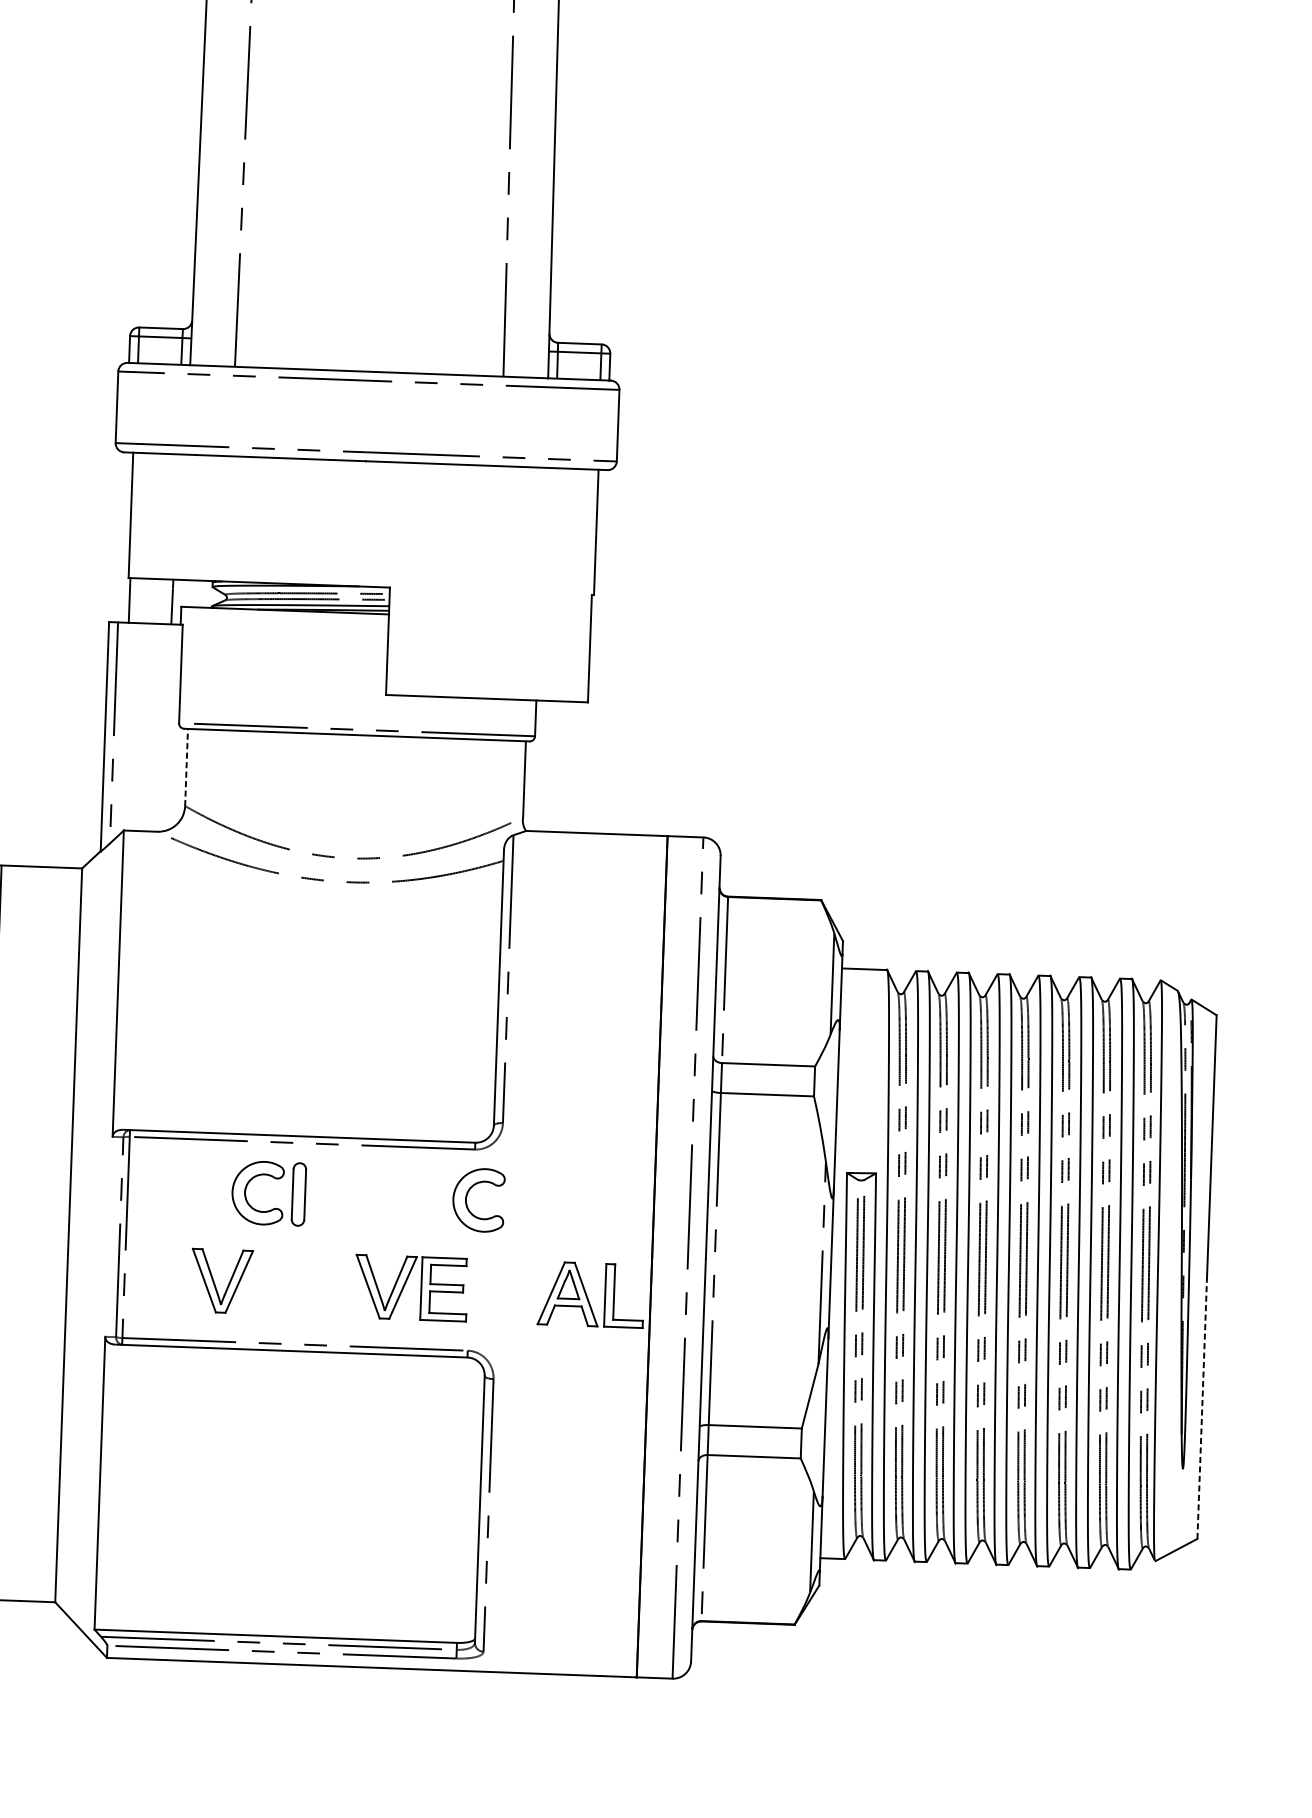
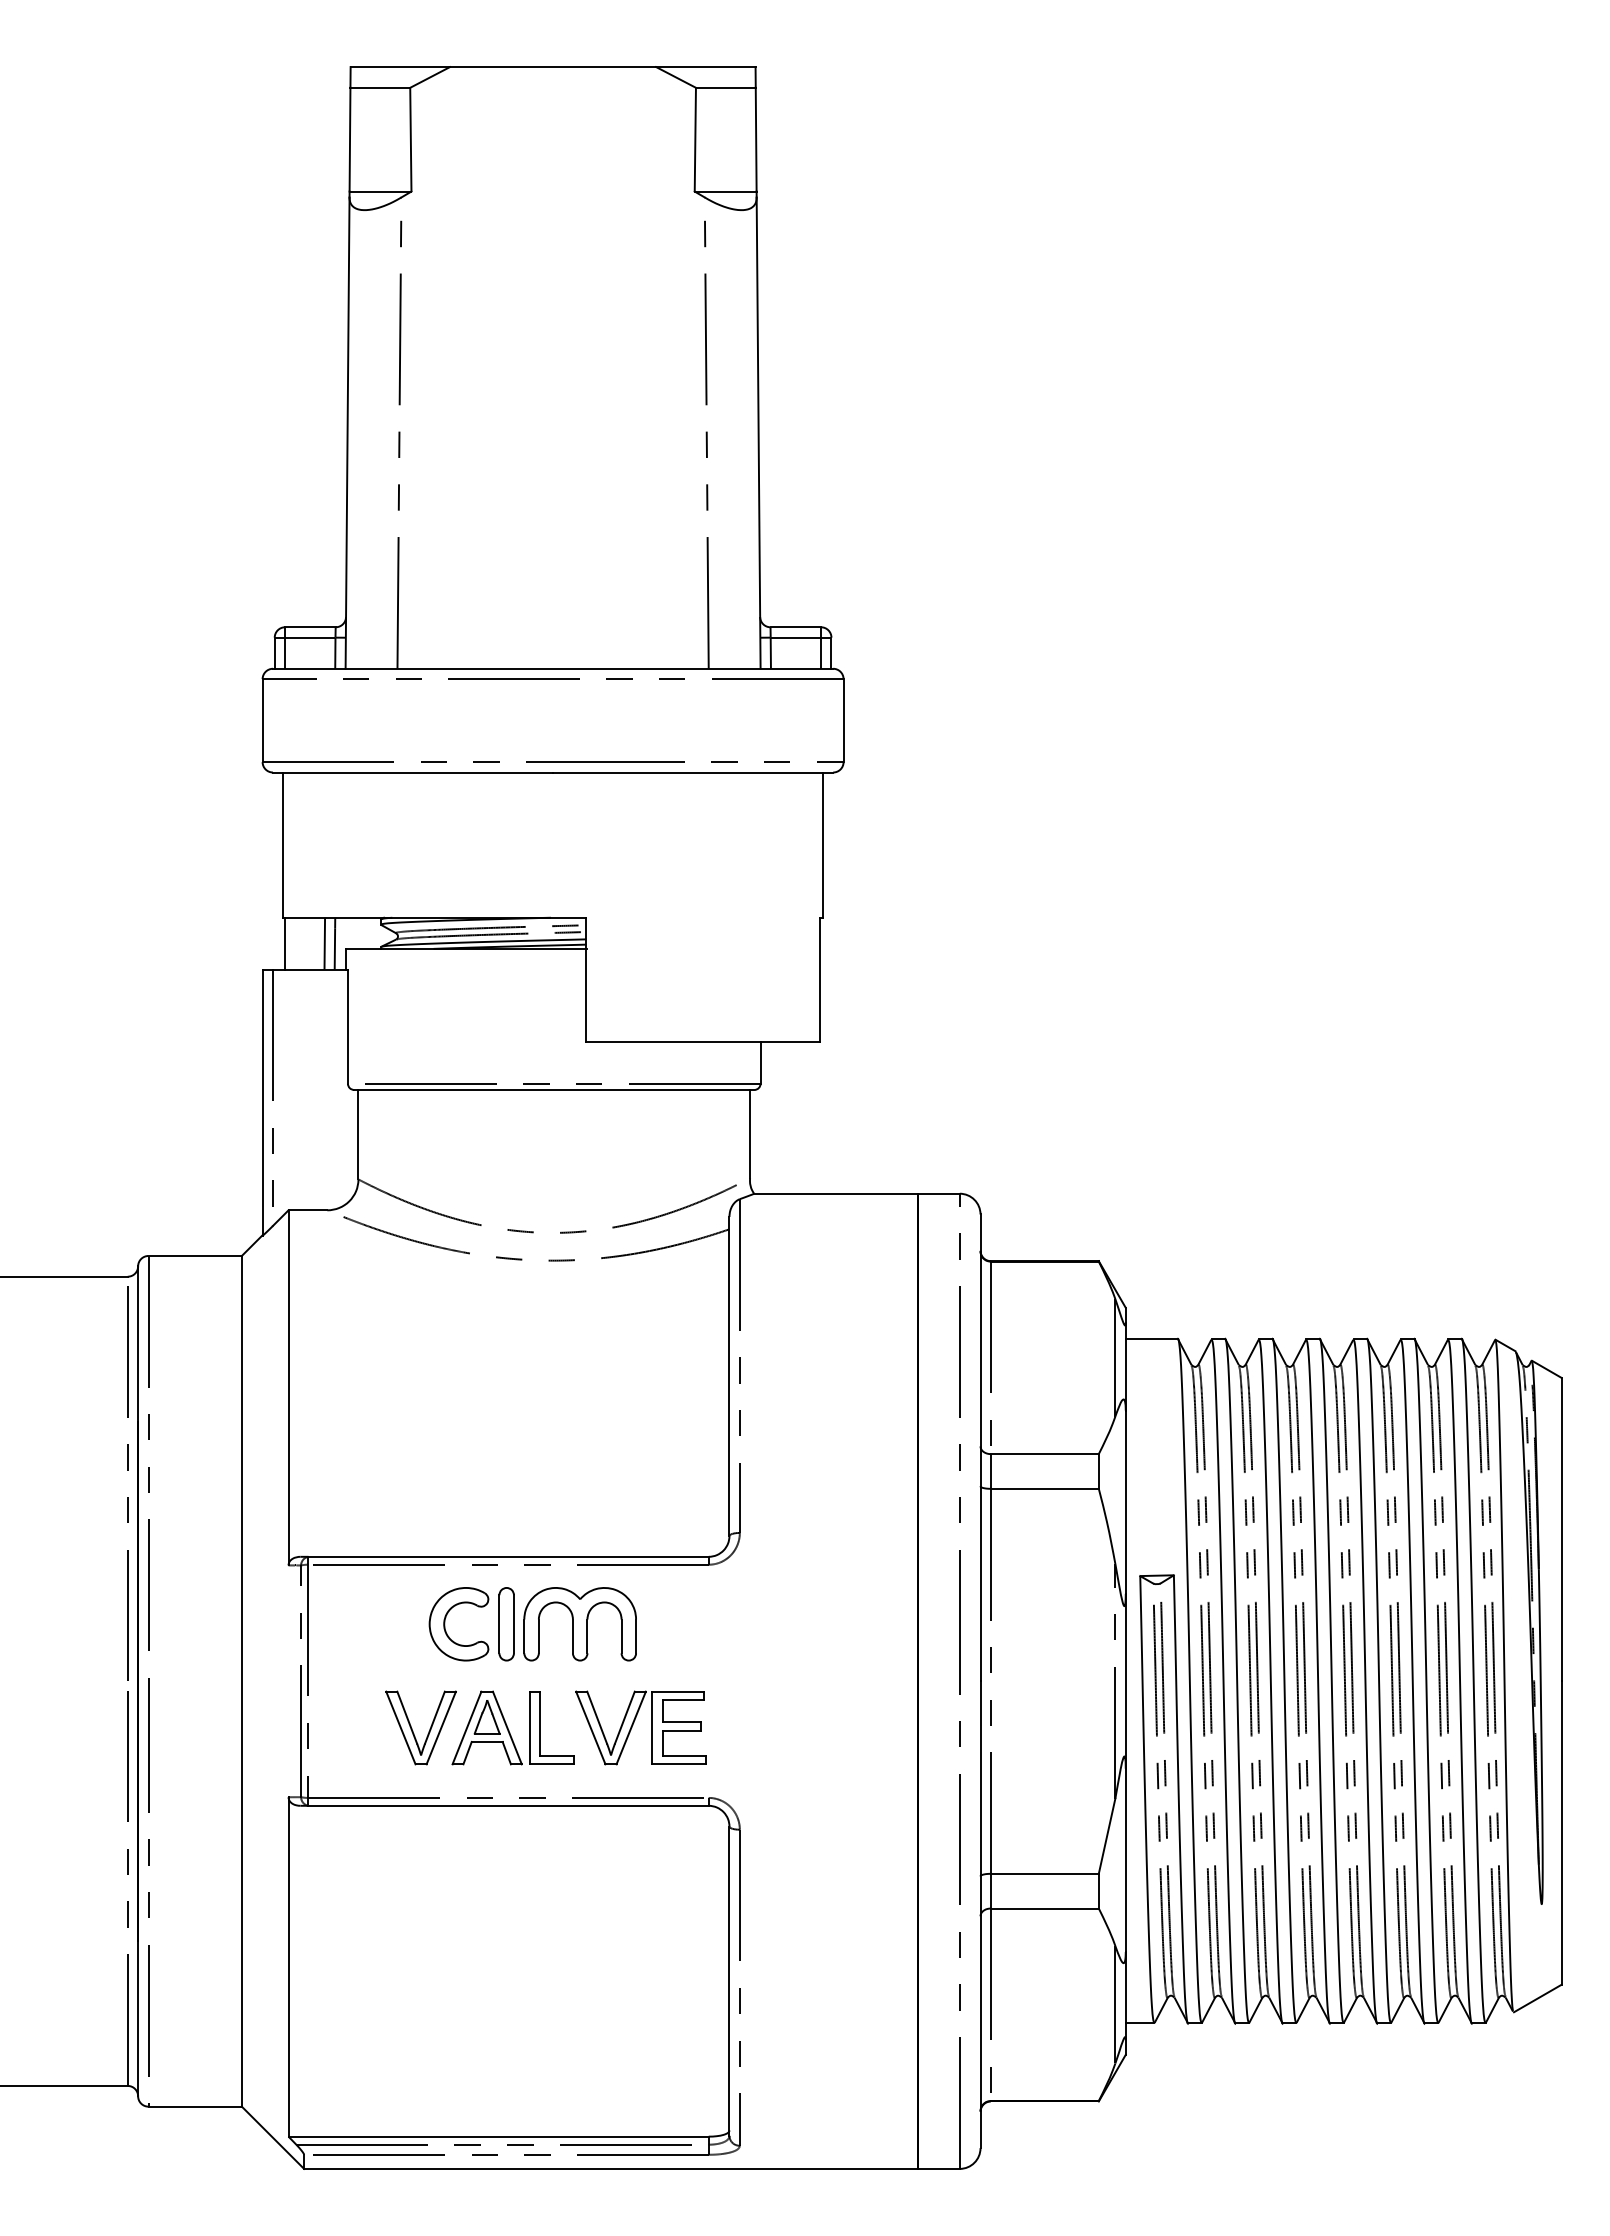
line: (163, 601) -> (324, 943), added
line: (186, 767) -> (358, 1134), dashed -> solid
part: (361, 1197) -> (579, 1624), added
part: (467, 1200) -> (701, 1623), removed
part: (590, 1294) -> (512, 1727), moved
line: (1202, 1408) -> (1561, 1833), dashed -> solid

